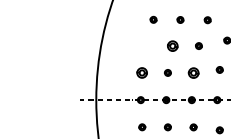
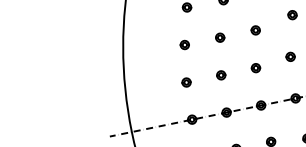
part: (172, 45) -> (219, 36), size x0.62
part: (146, 46) -> (184, 45), added
part: (142, 72) -> (186, 81), size x0.62
part: (193, 72) -> (255, 67), size x0.62

